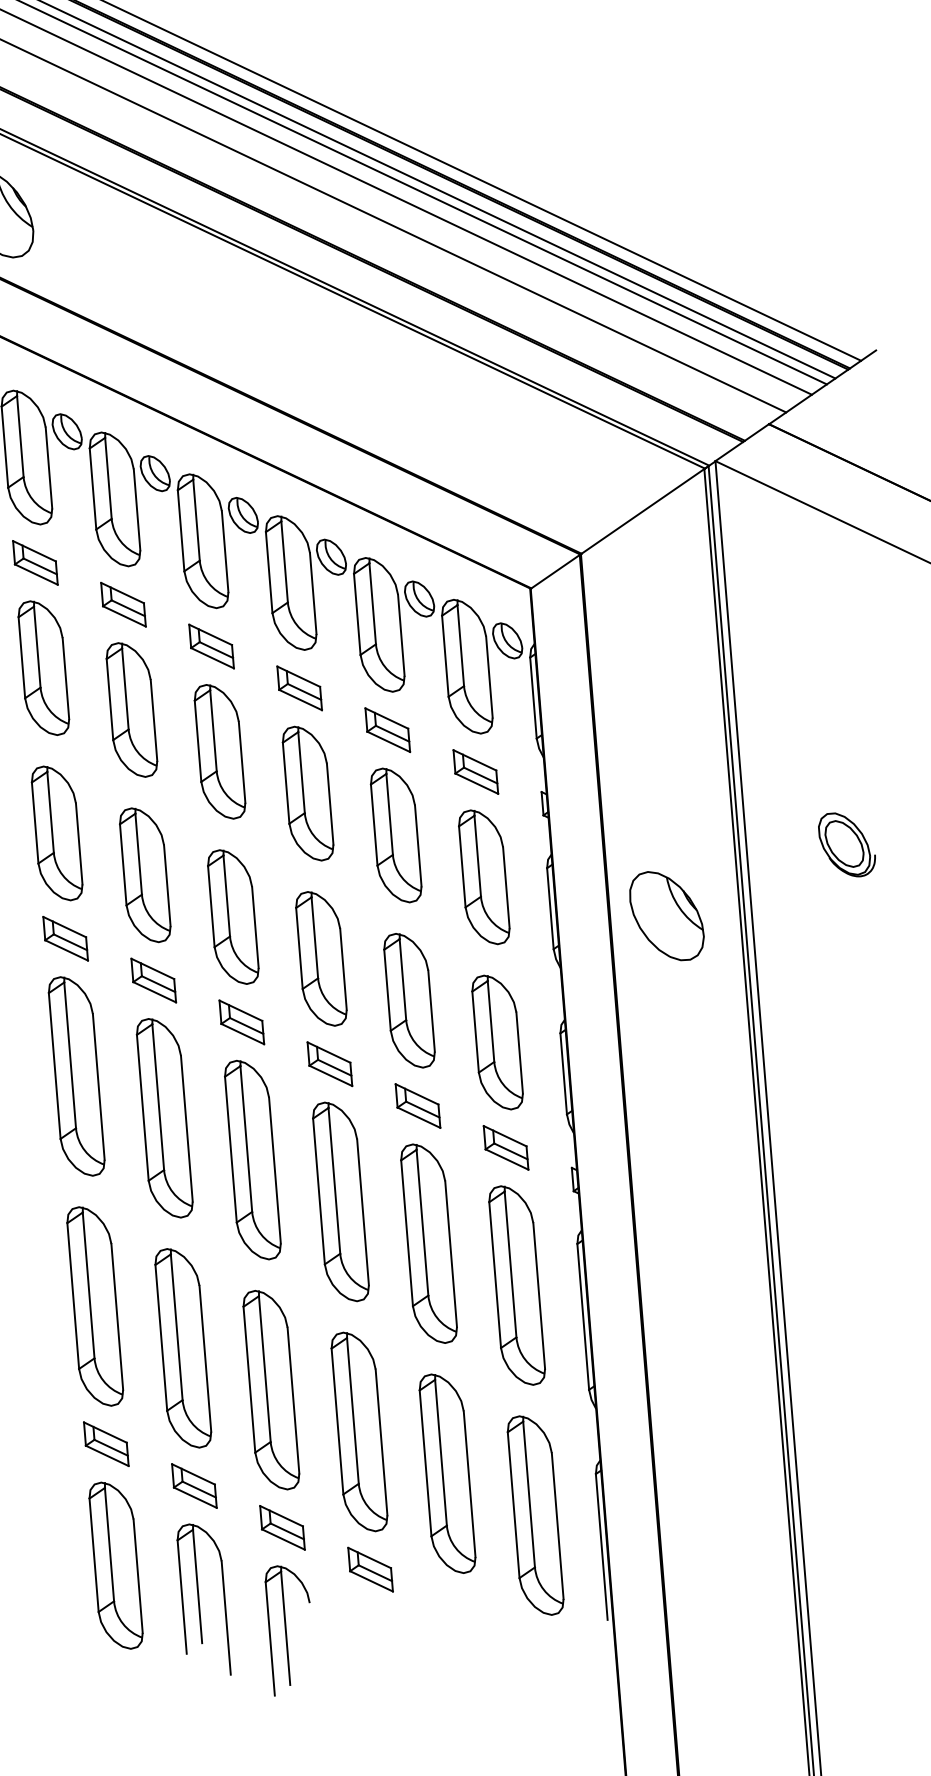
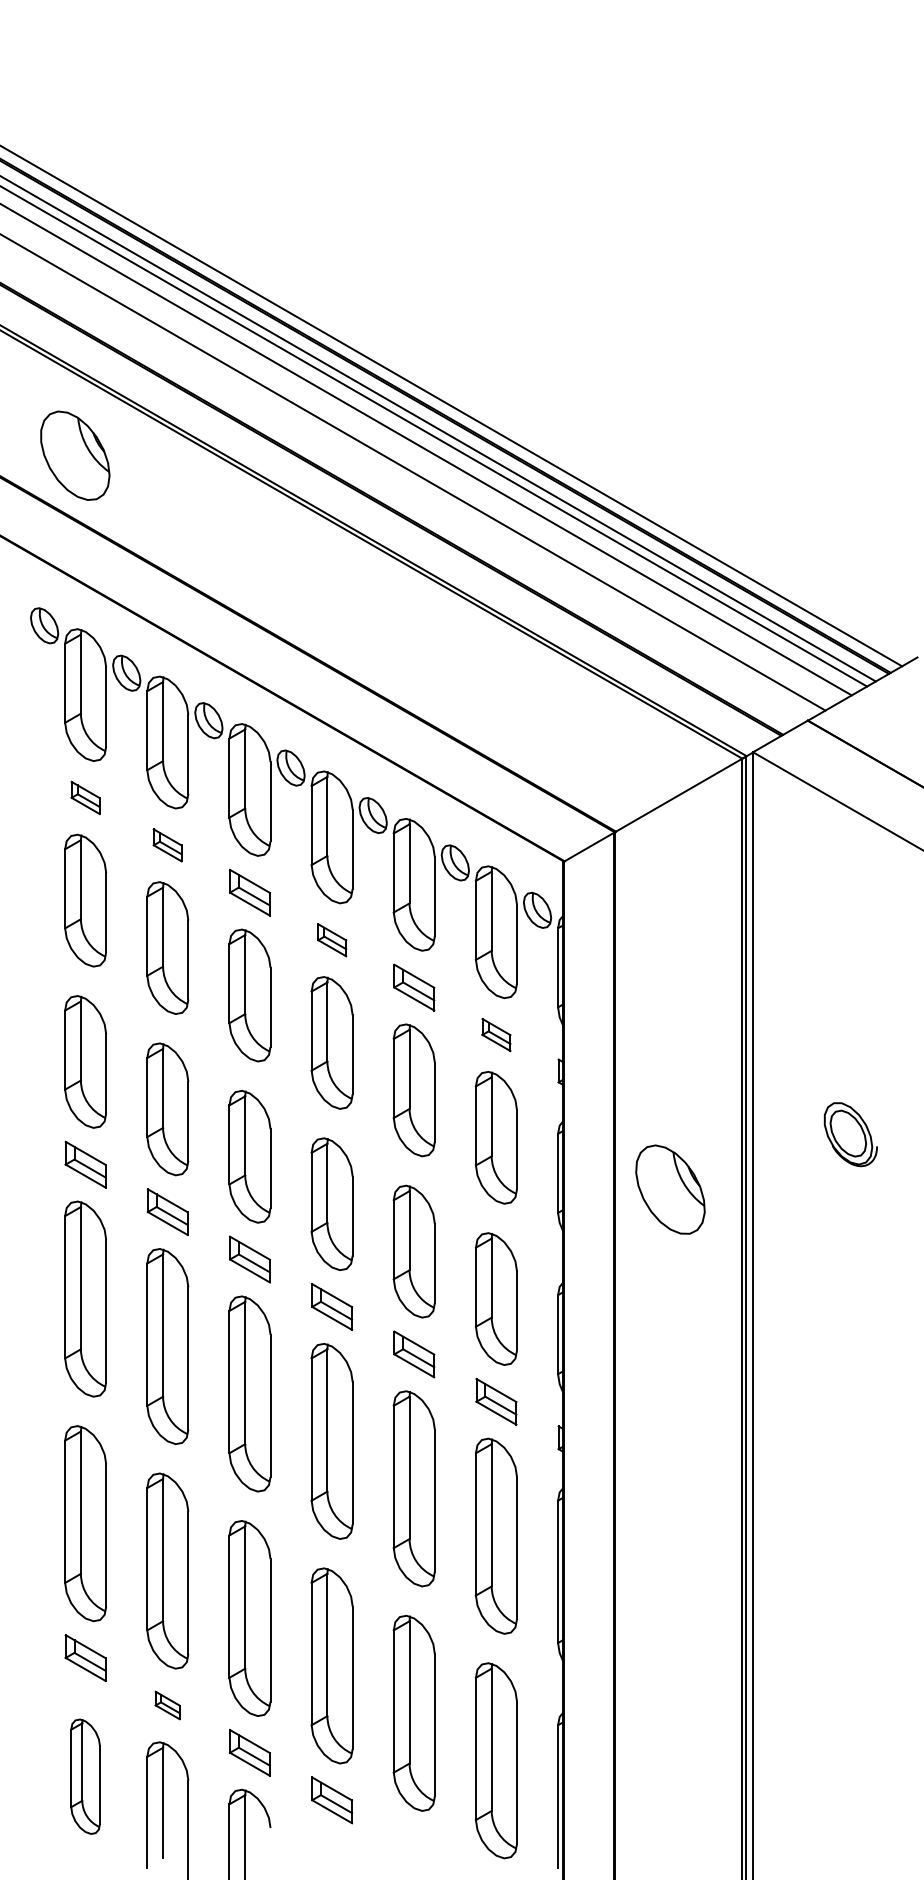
part: (35, 562) -> (85, 797), size x0.7
part: (123, 604) -> (167, 845), size x0.7
part: (300, 688) -> (332, 940), size x0.7
part: (475, 771) -> (496, 1034), size x0.7
part: (194, 1486) -> (167, 1705), size x0.6
part: (115, 1565) -> (85, 1776), size x0.7

